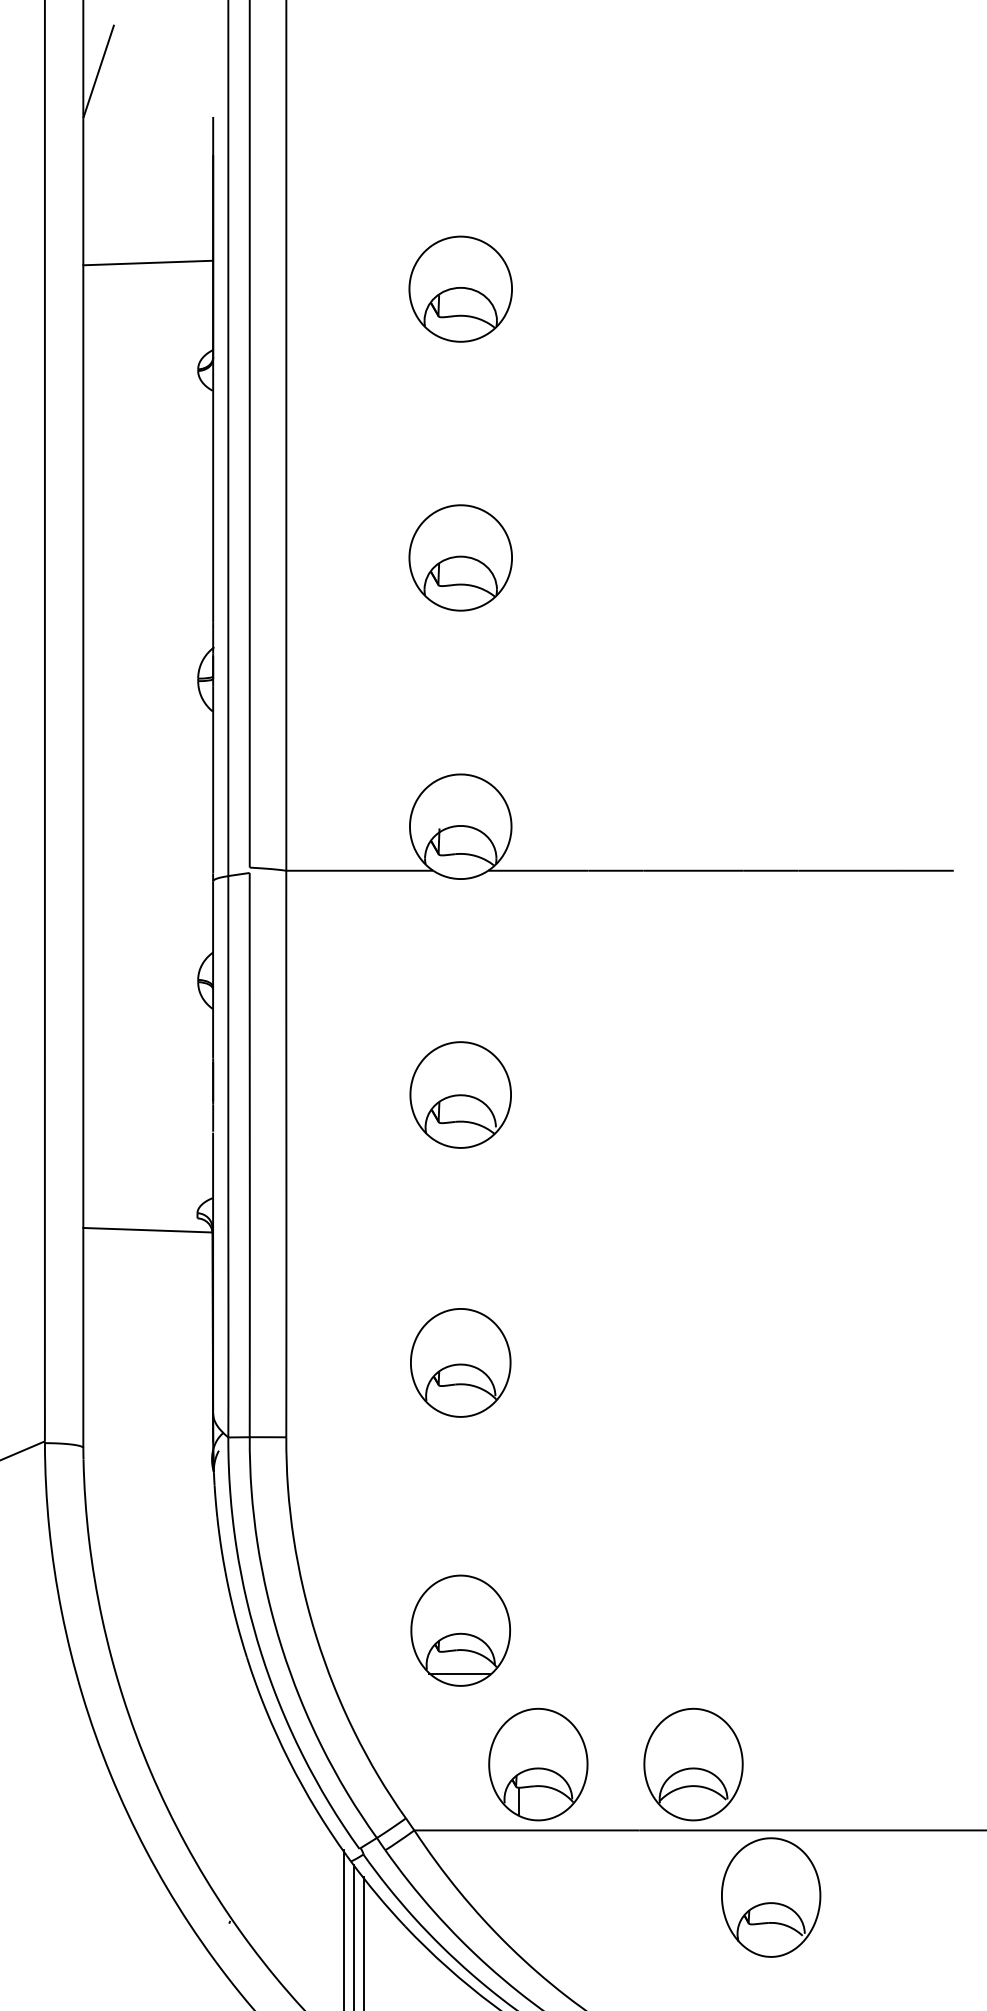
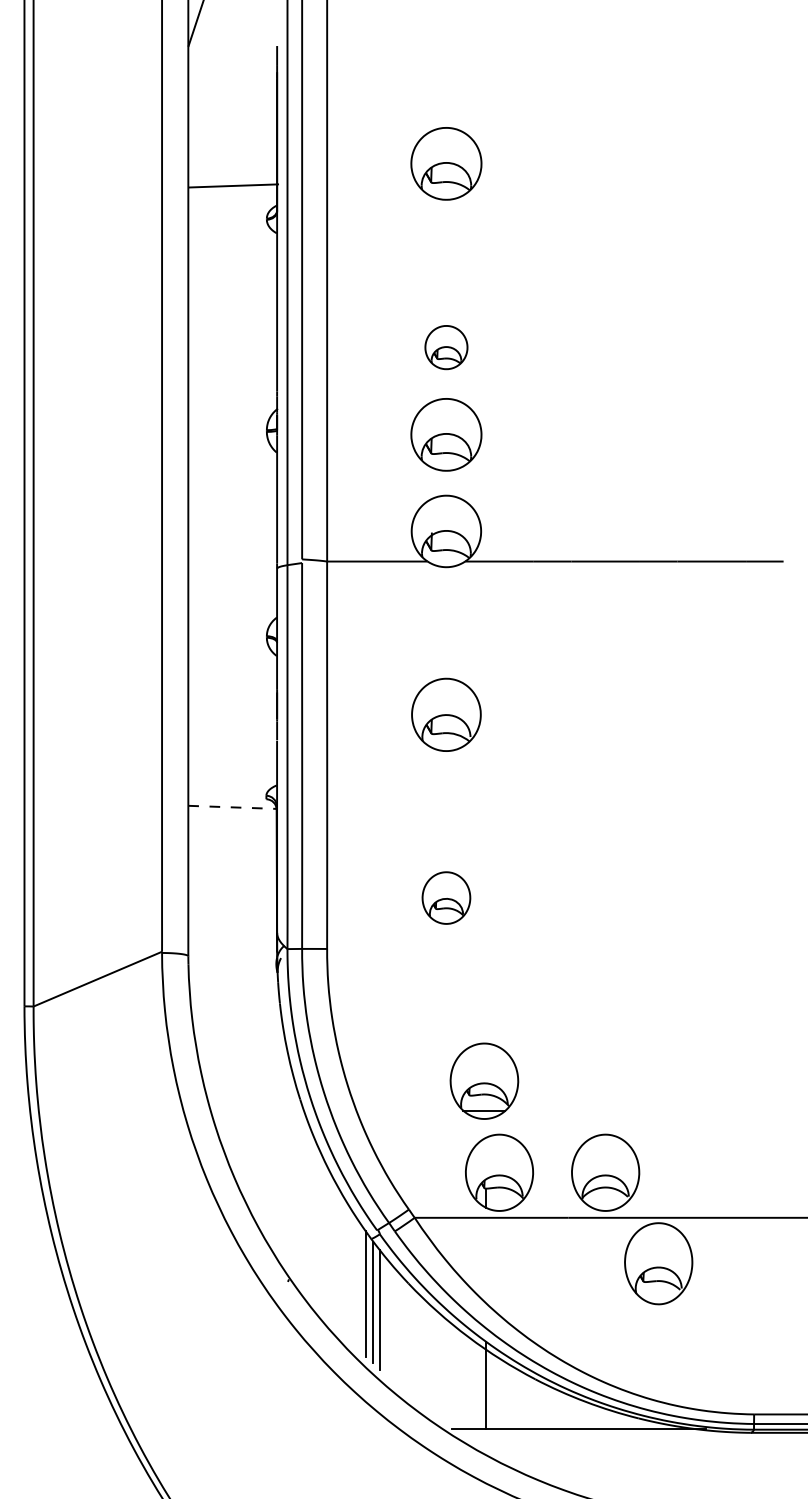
line: (147, 262) -> (233, 185), moved
part: (460, 557) -> (446, 347), size x0.6
part: (460, 684) -> (446, 434), added
line: (147, 1230) -> (232, 807), solid -> dashed
part: (460, 1362) -> (446, 897), size x0.7
part: (460, 1629) -> (484, 1080), moved

